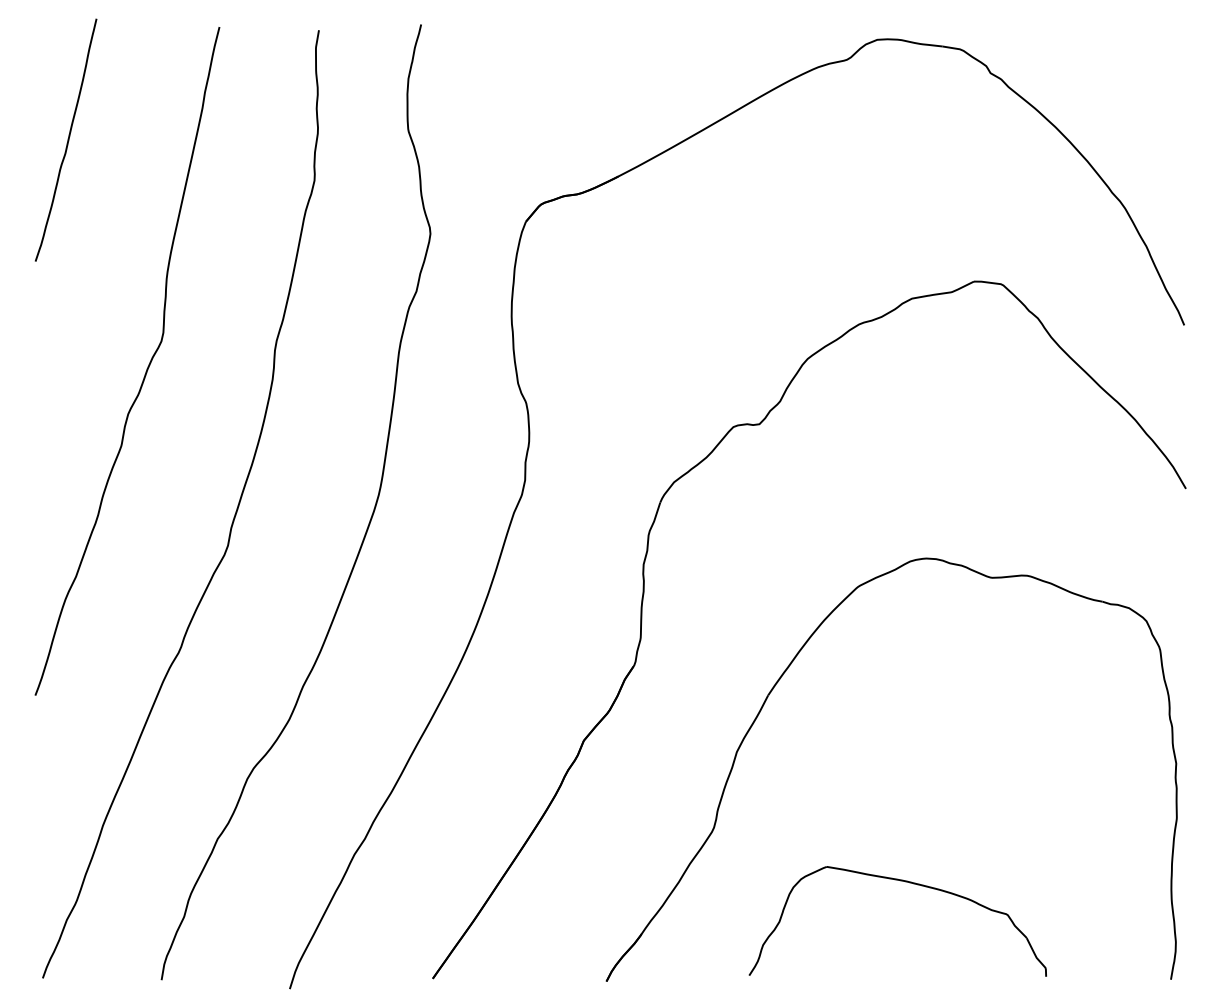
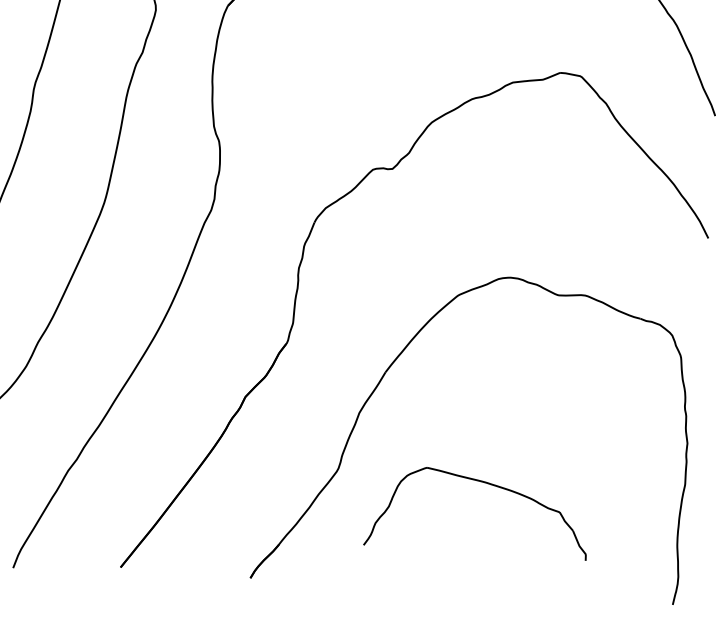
part: (905, 882) -> (485, 483), moved

